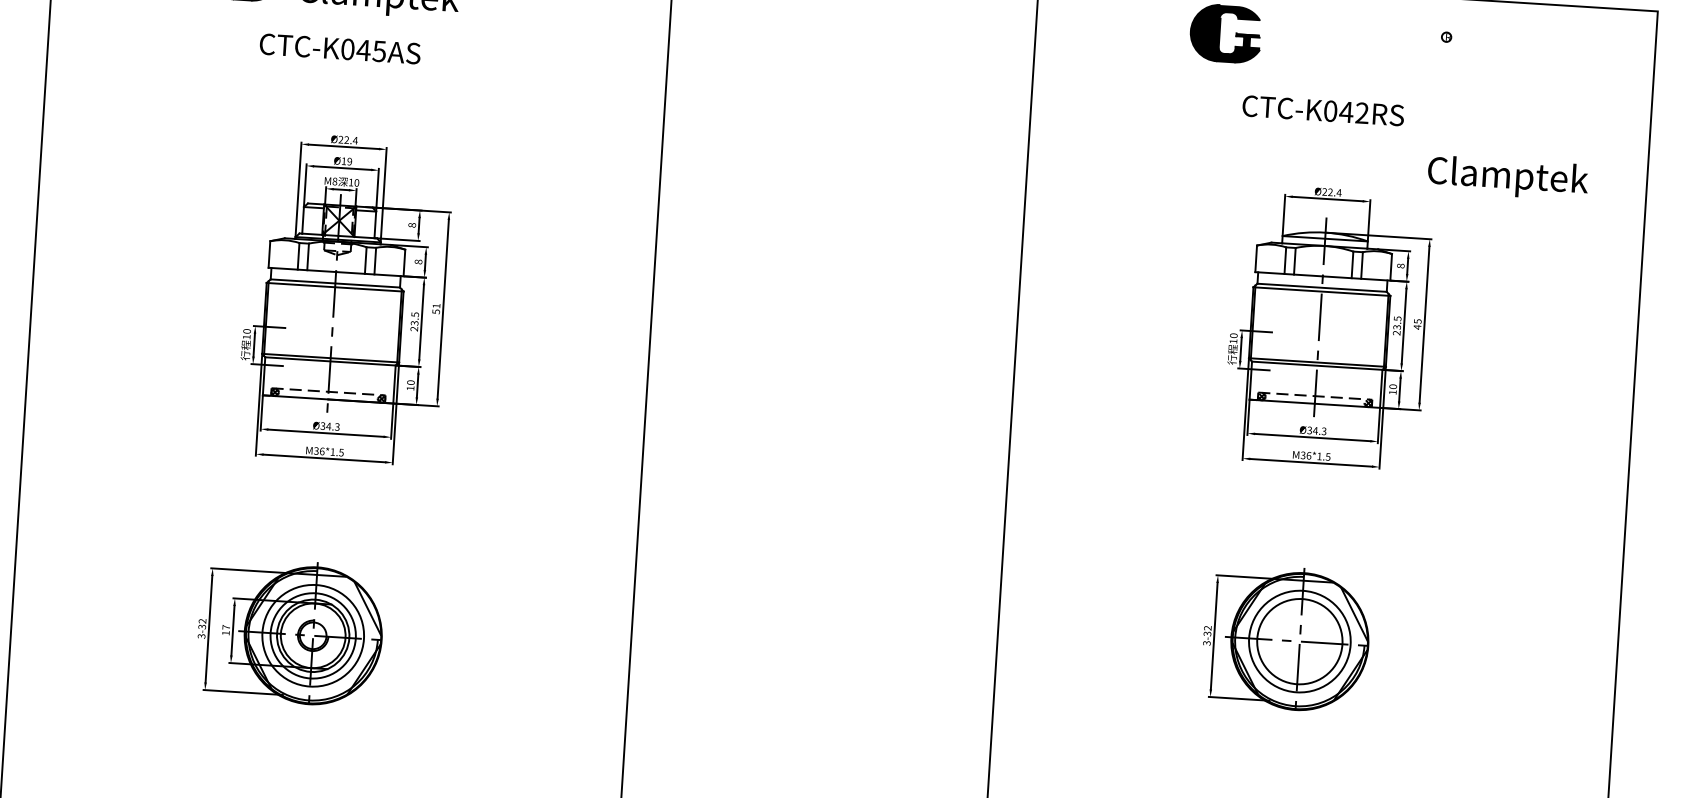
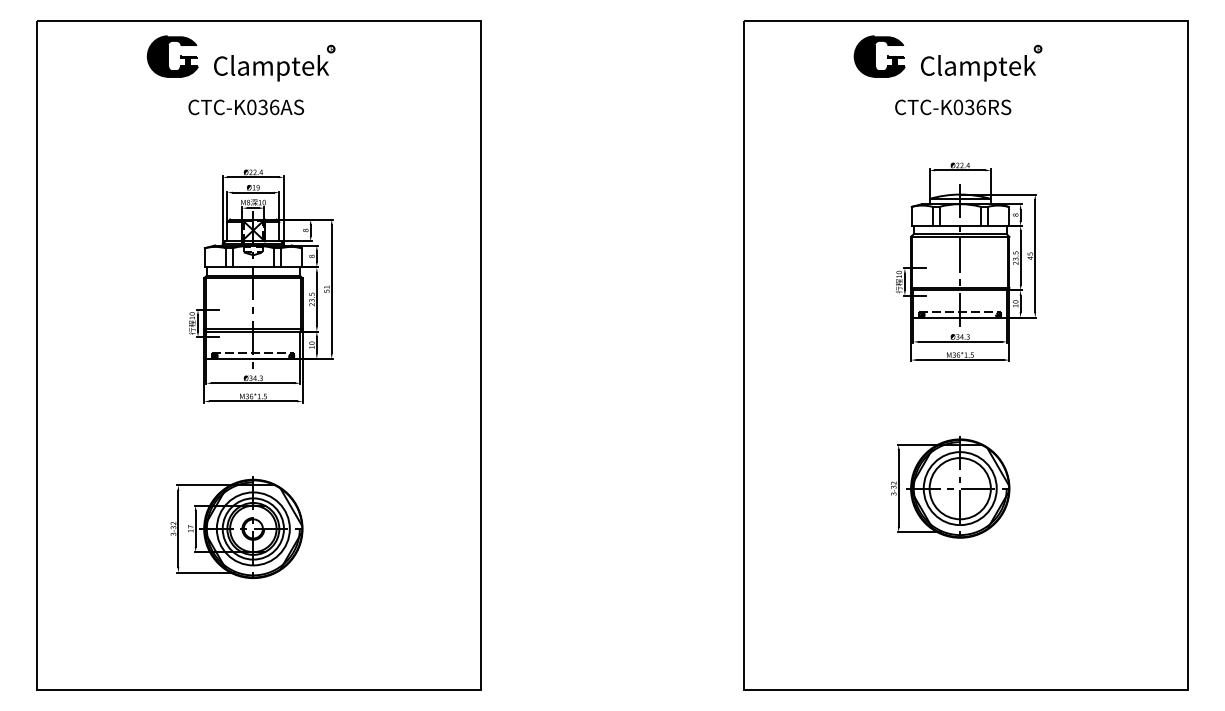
text: (371, 51) -> (268, 107), CTC-K045AS -> CTC-K036AS
text: (1353, 112) -> (974, 107), CTC-K042RS -> CTC-K036RS
text: (1508, 178) -> (978, 68), moved

